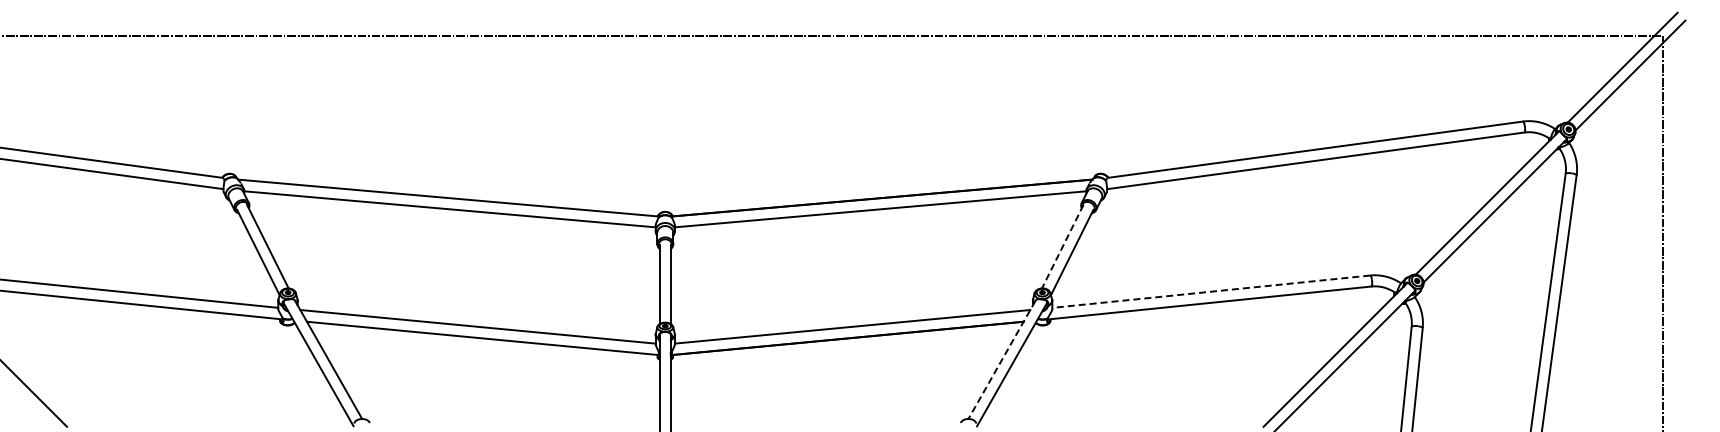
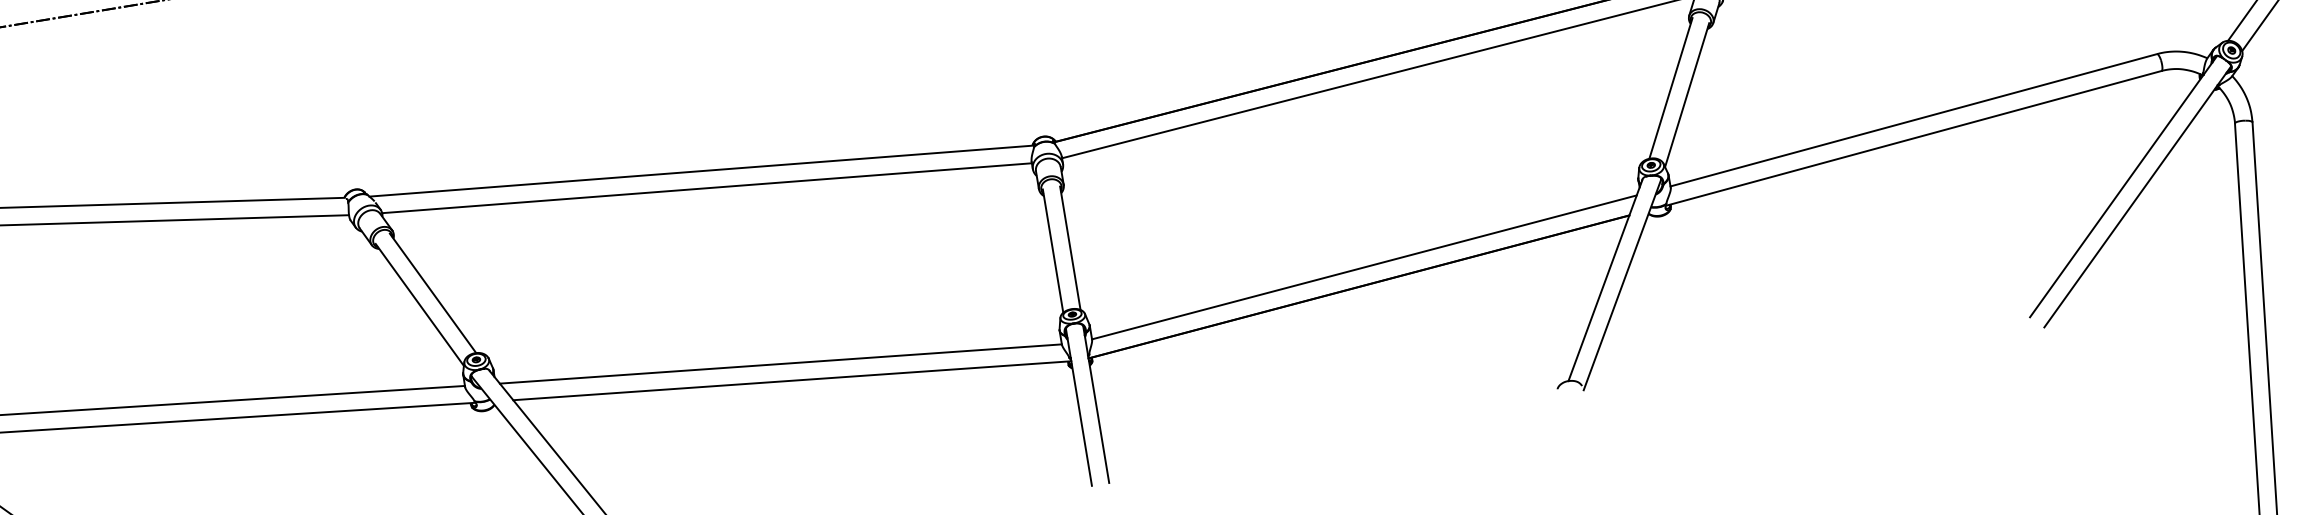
line: (1062, 246) -> (1670, 88), dashed -> solid
line: (1211, 291) -> (1914, 119), dashed -> solid
line: (1001, 359) -> (1604, 279), dashed -> solid

